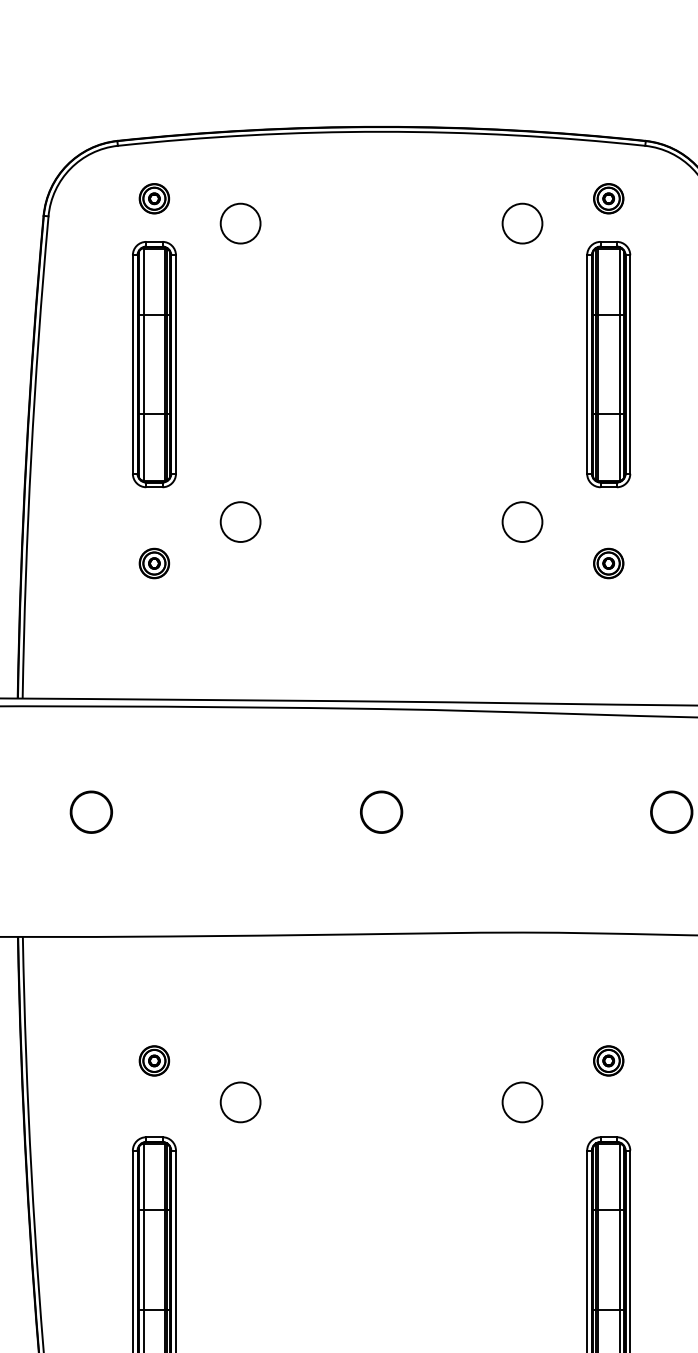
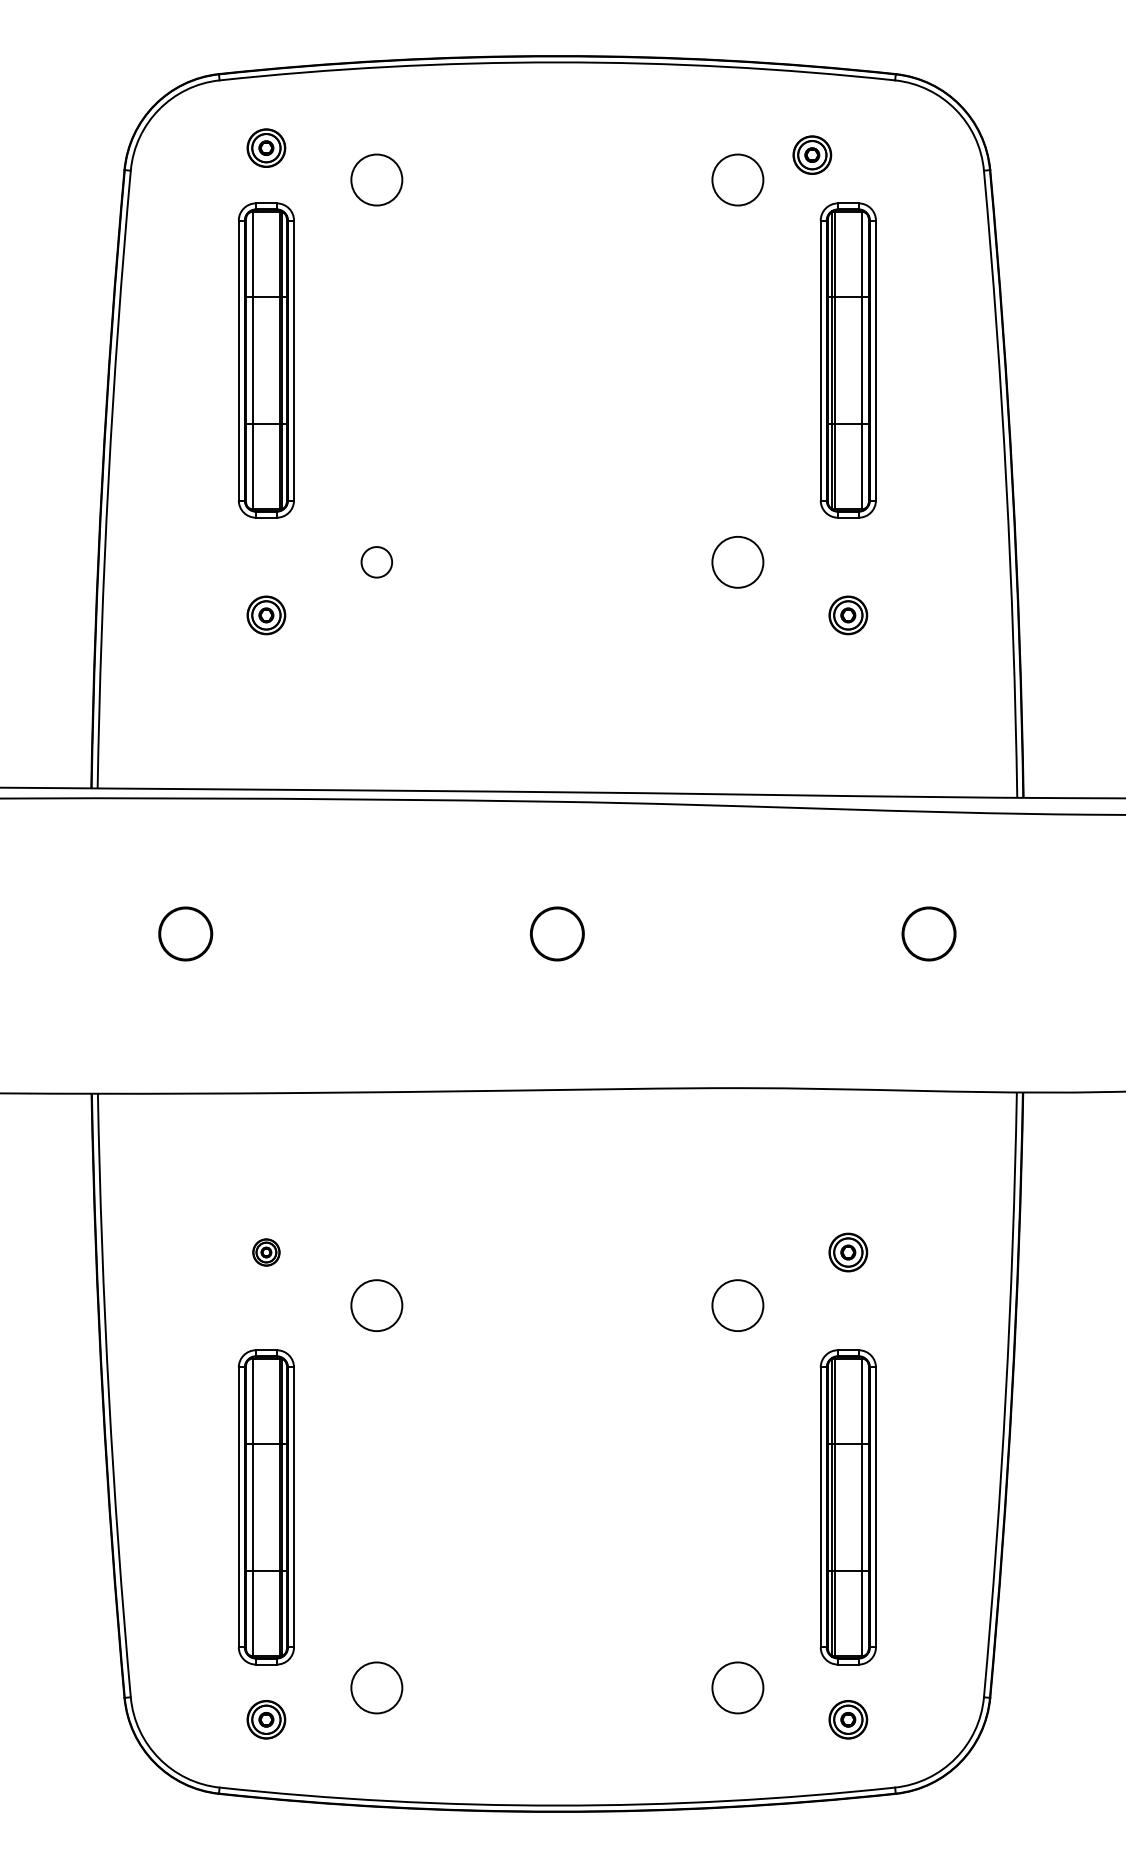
part: (608, 198) -> (812, 154), moved
circle: (240, 521) -> (376, 561), size x0.6
part: (154, 1060) -> (266, 1252), size x0.7

